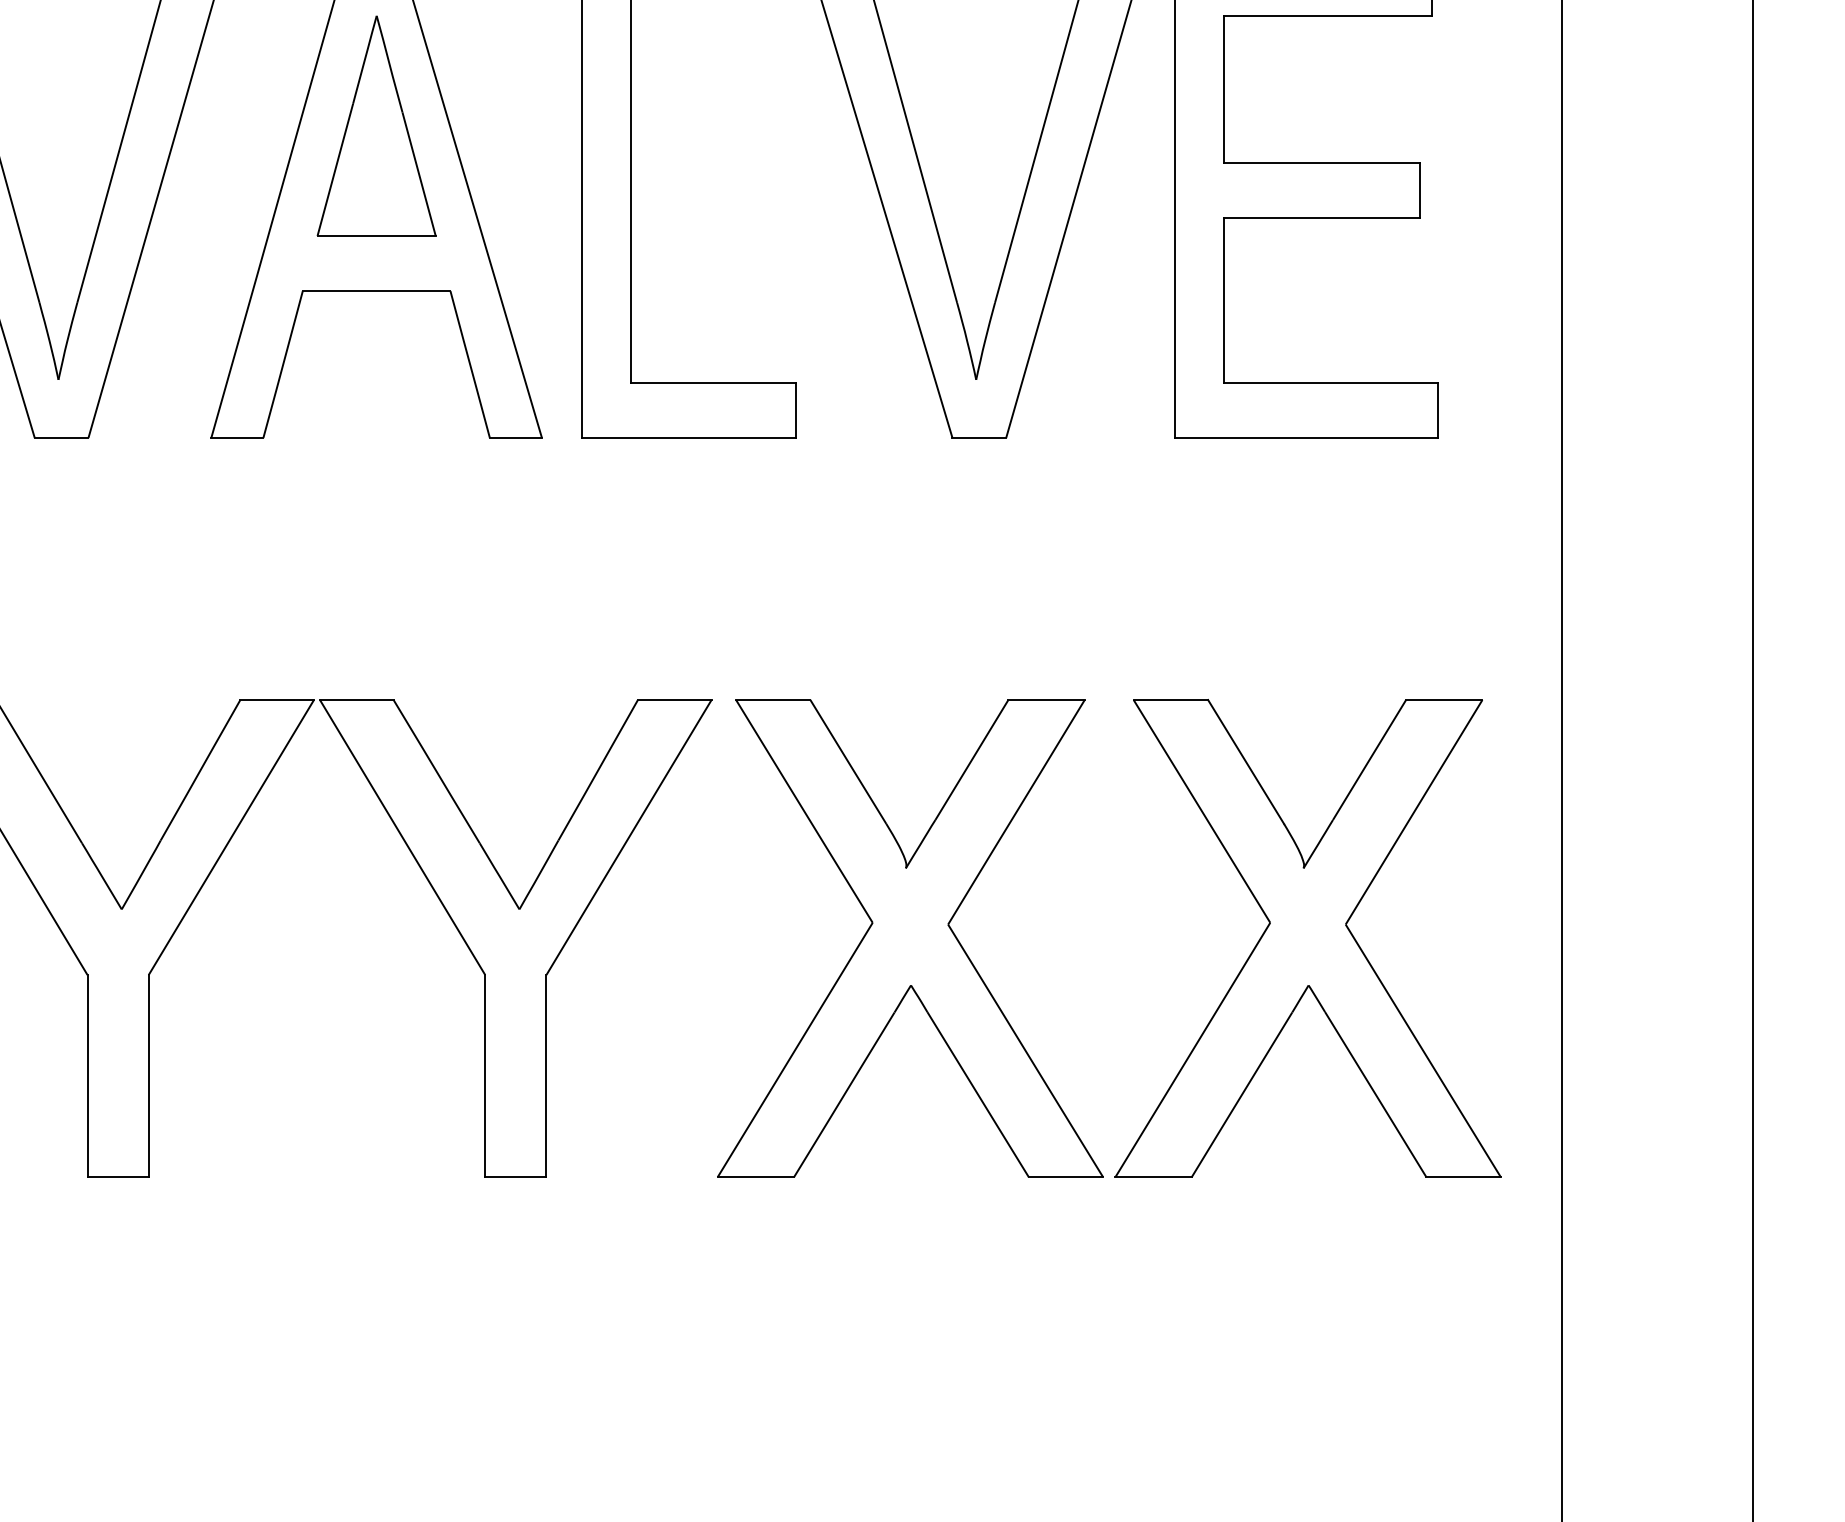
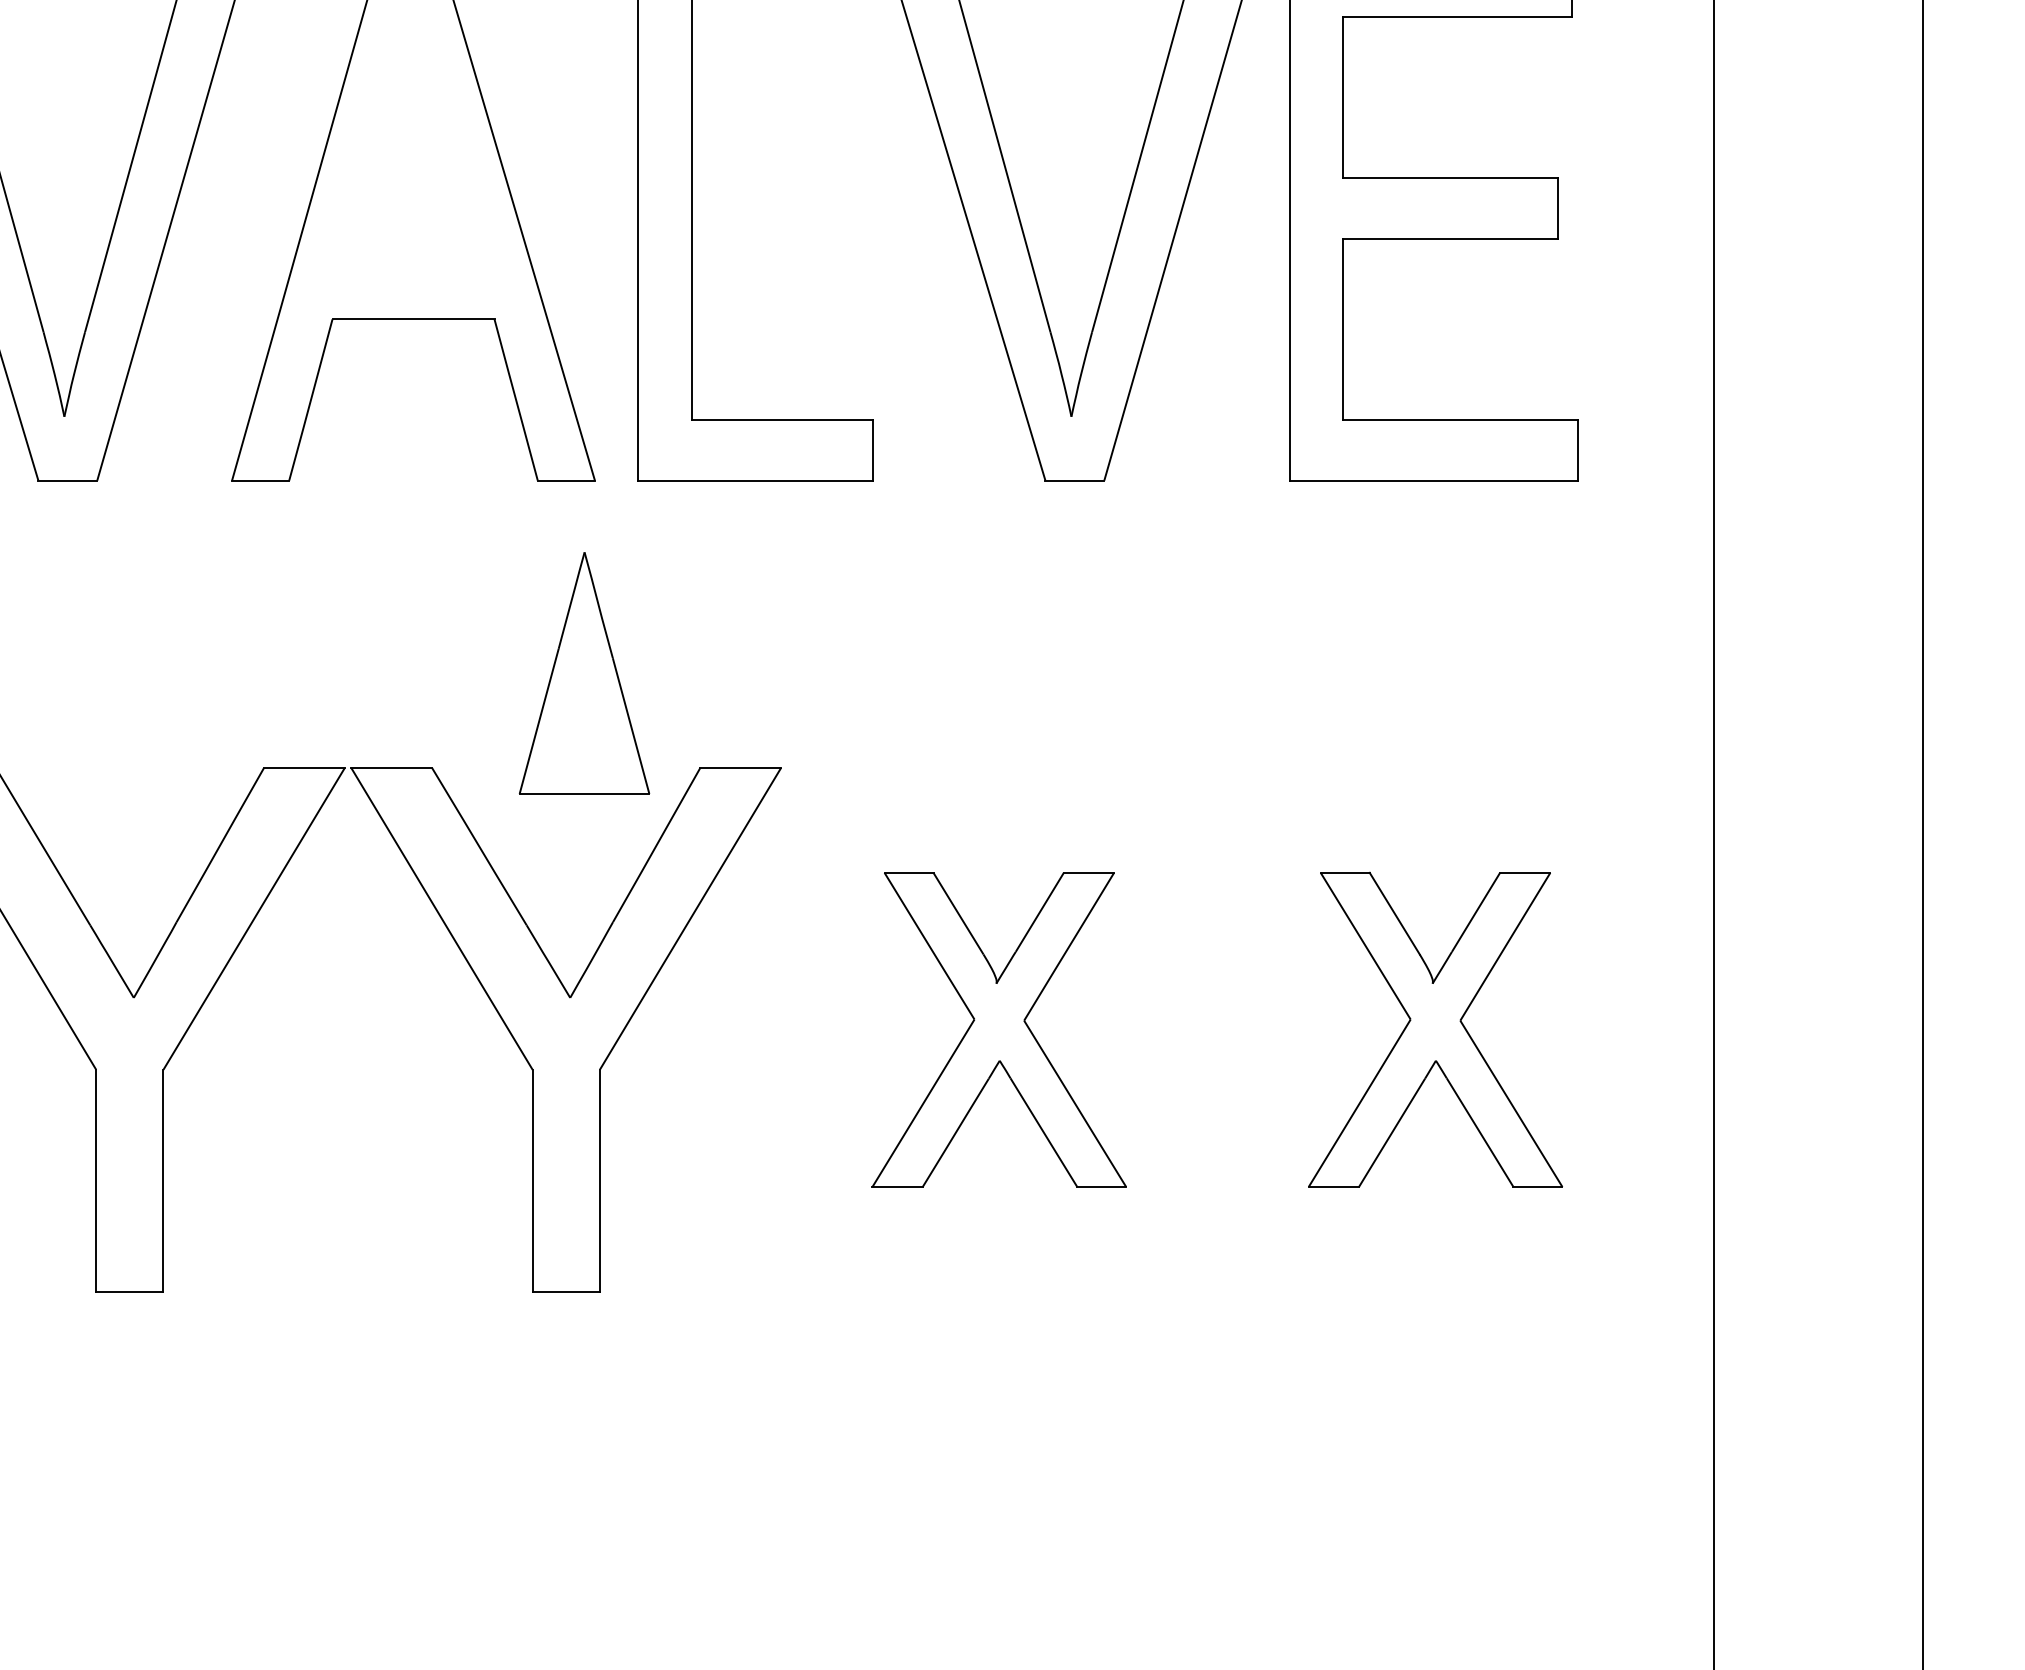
part: (376, 126) -> (584, 673), moved
part: (910, 938) -> (999, 1029), size x0.6
part: (1307, 938) -> (1435, 1029), size x0.6

